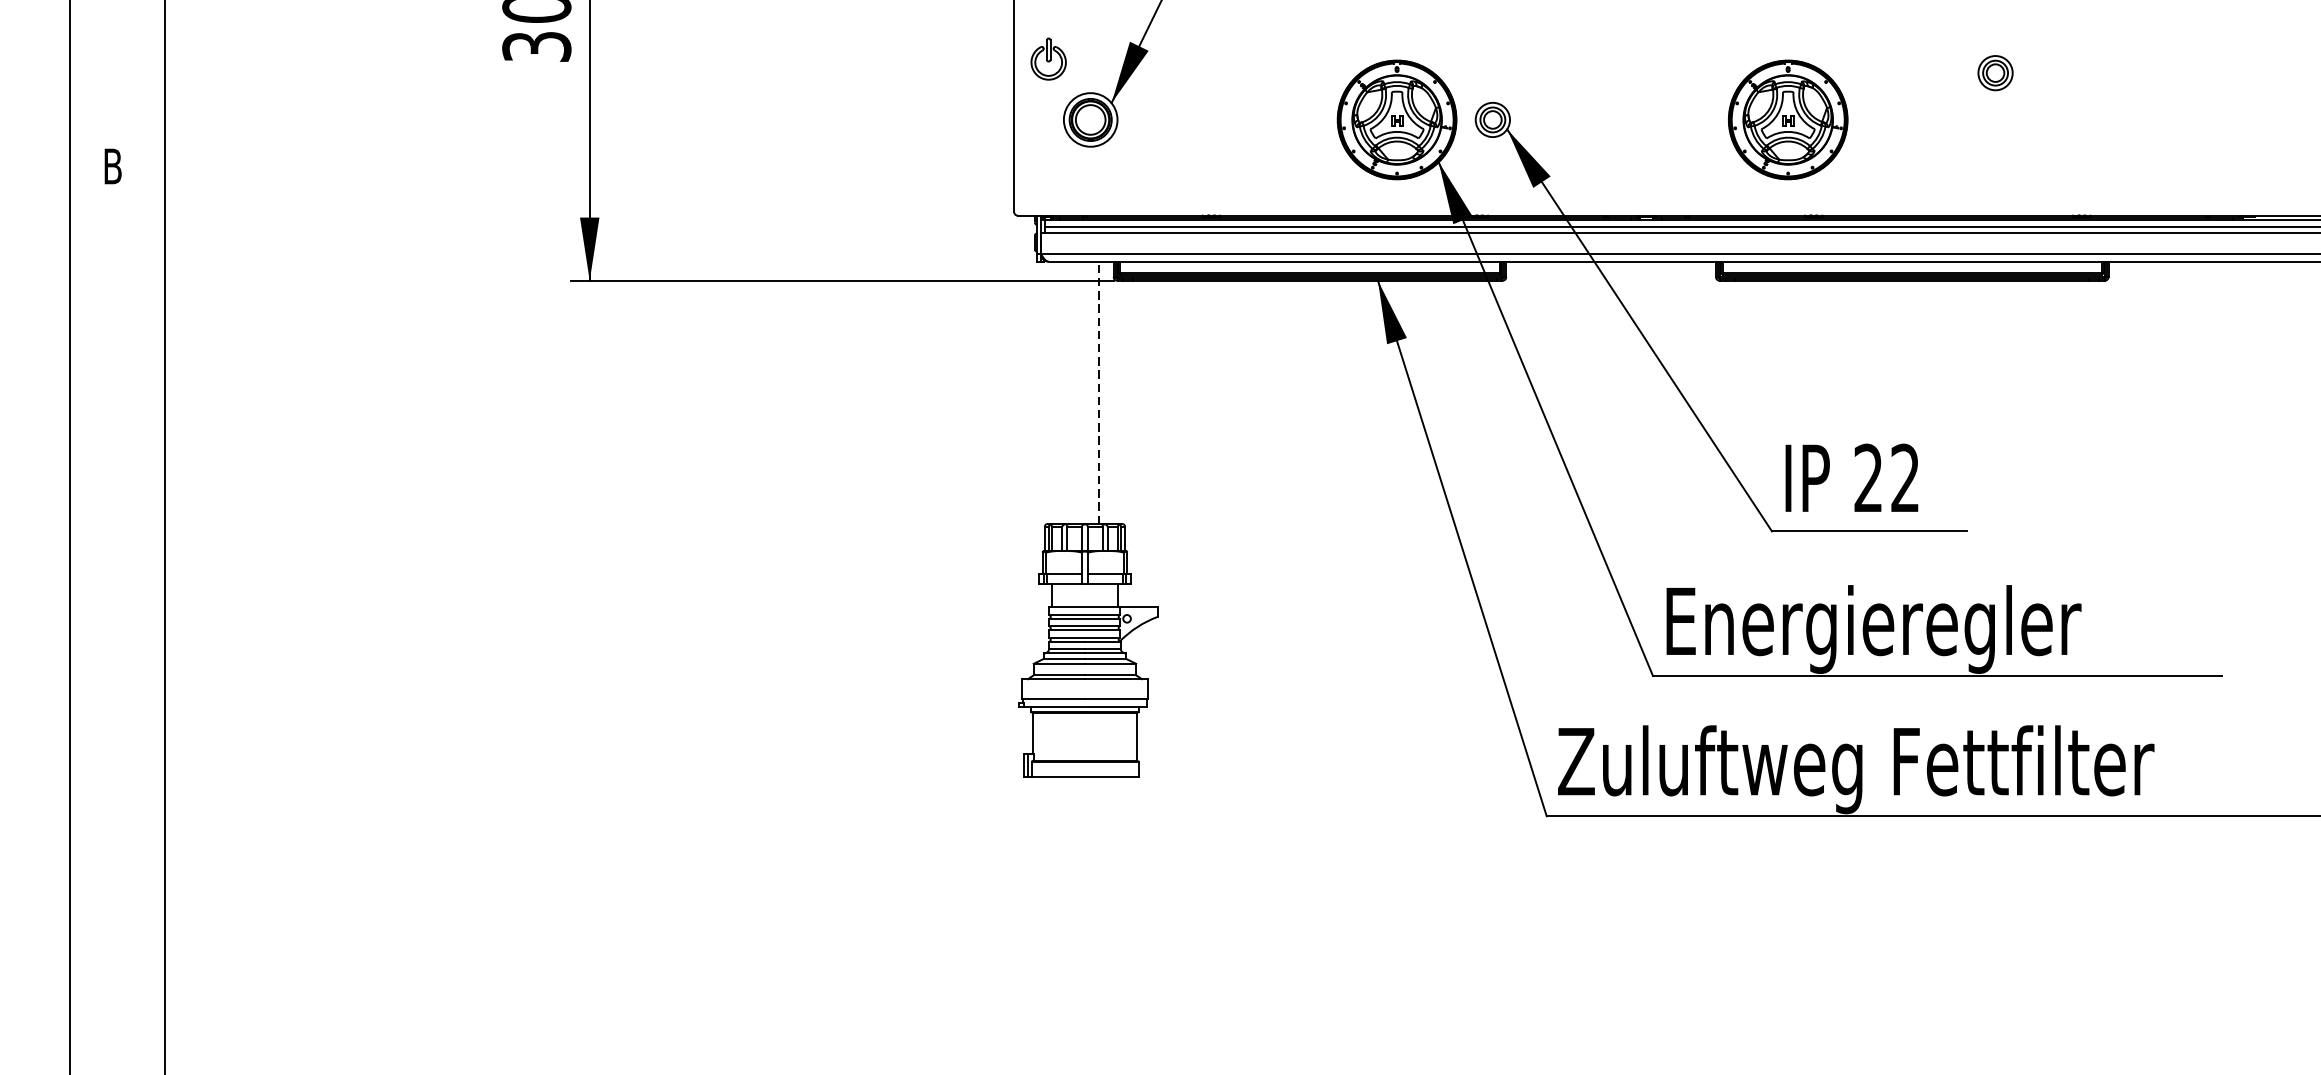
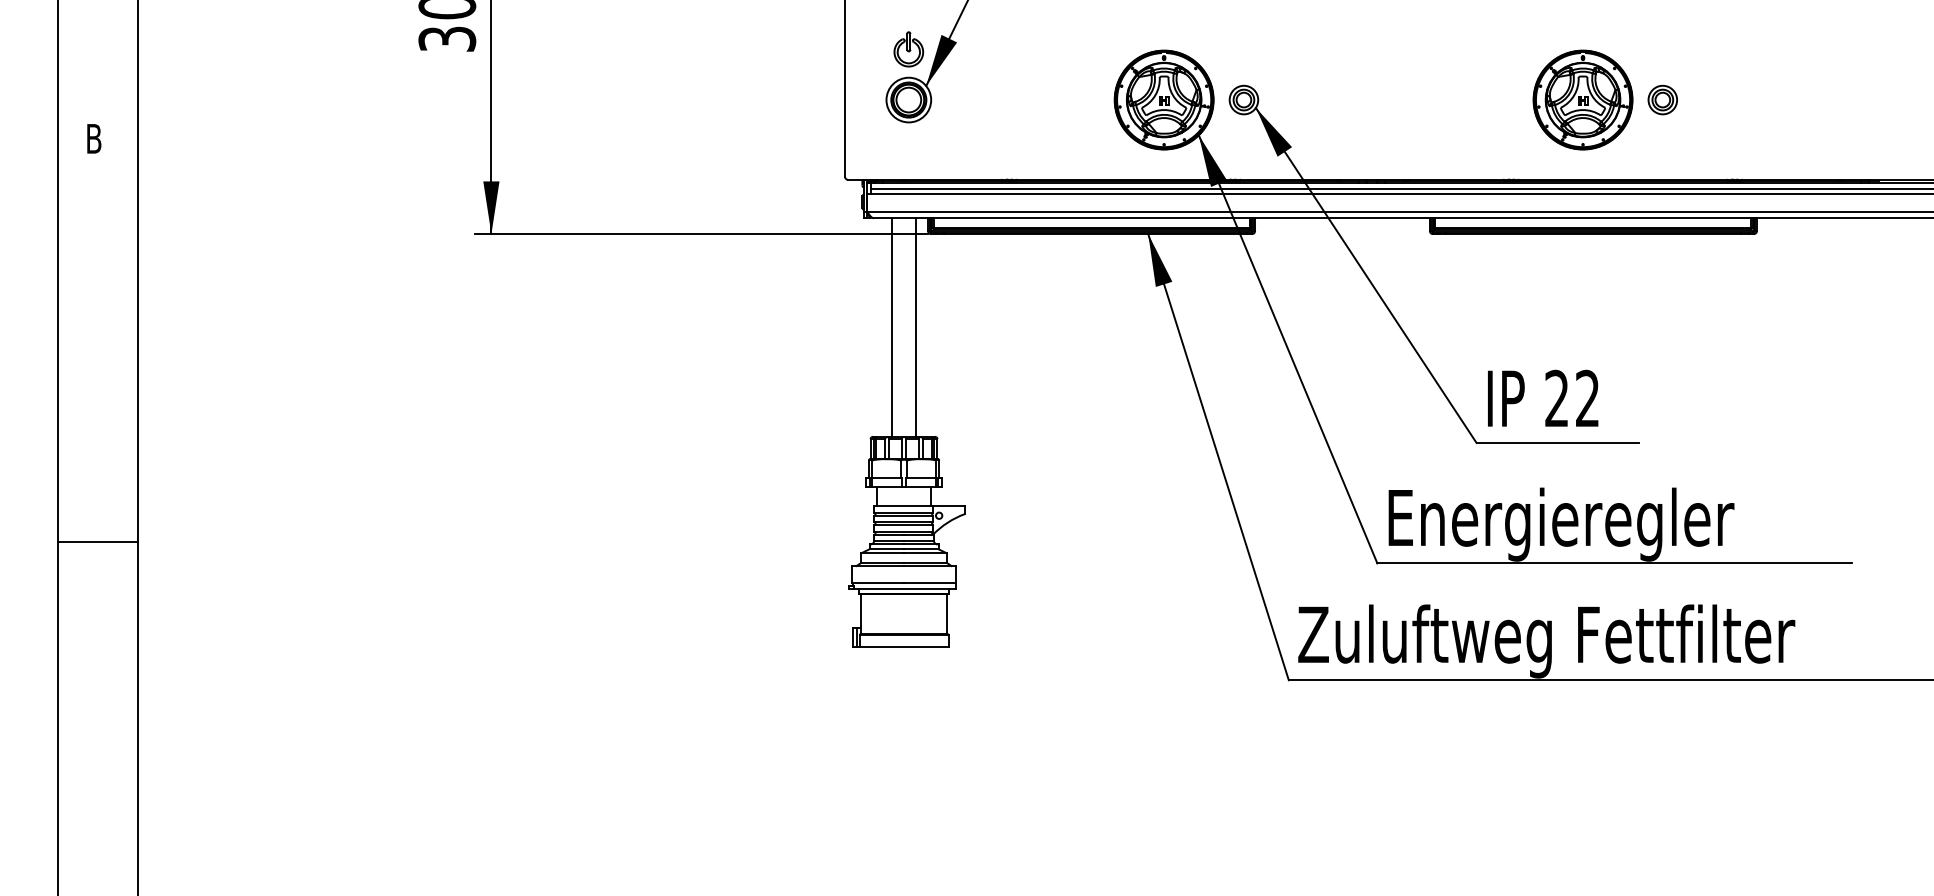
part: (1048, 59) -> (908, 49), moved
part: (1995, 72) -> (1662, 99), moved
part: (1787, 119) -> (1582, 99), moved
line: (1098, 391) -> (915, 326), dashed -> solid
line: (1071, 392) -> (892, 327), added
line: (117, 649) -> (97, 541), added

